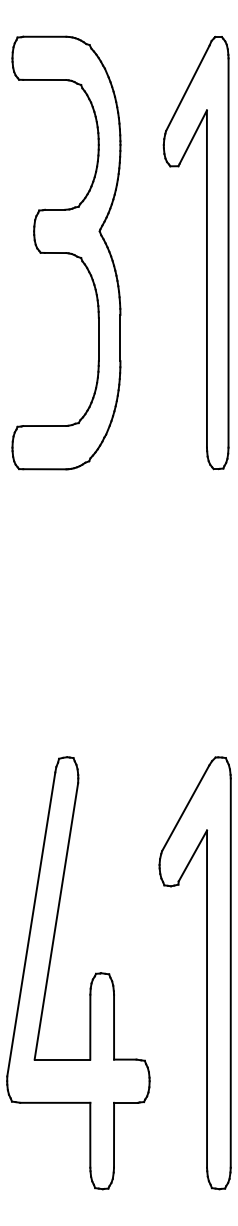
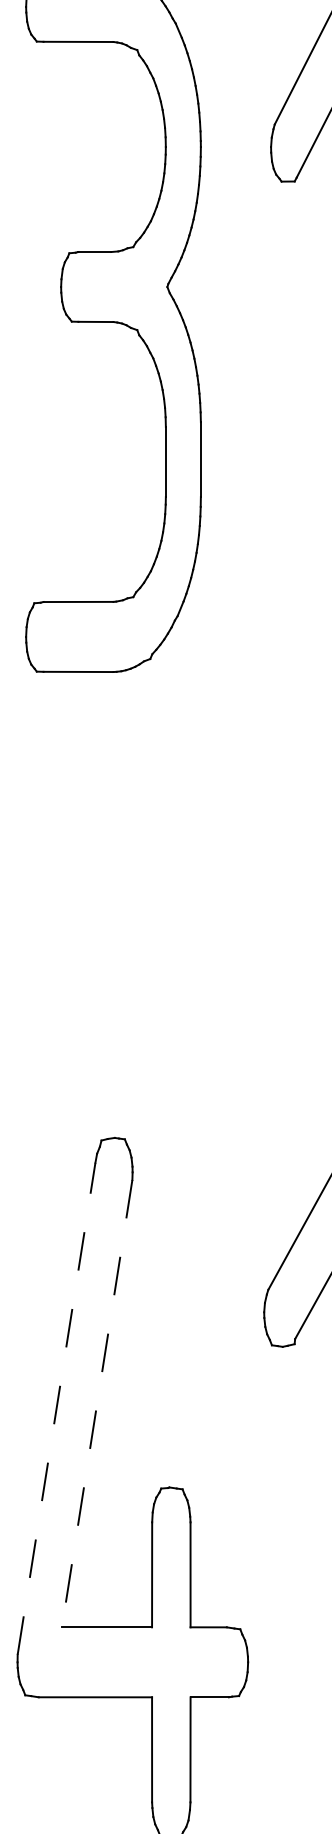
line: (56, 921) -> (97, 1403), solid -> dashed
line: (31, 924) -> (56, 1408), solid -> dashed

